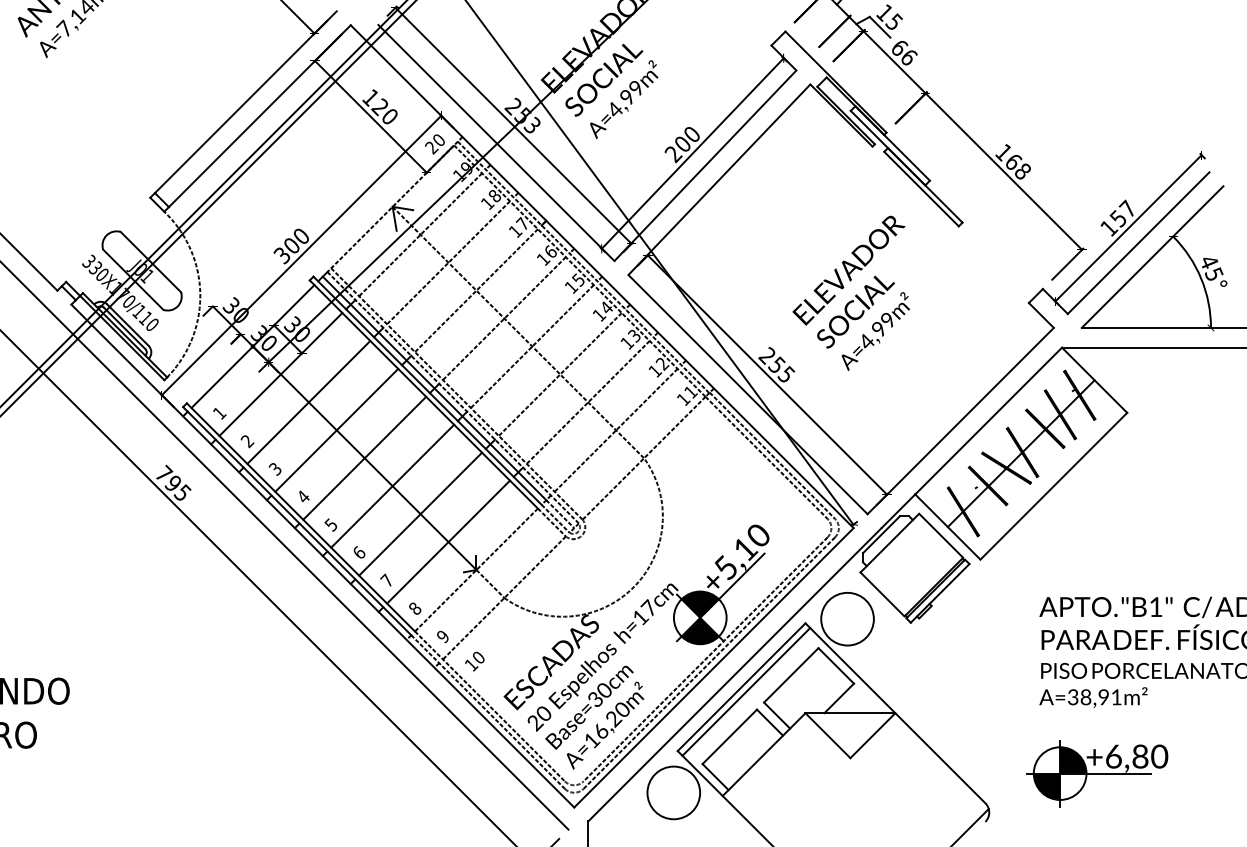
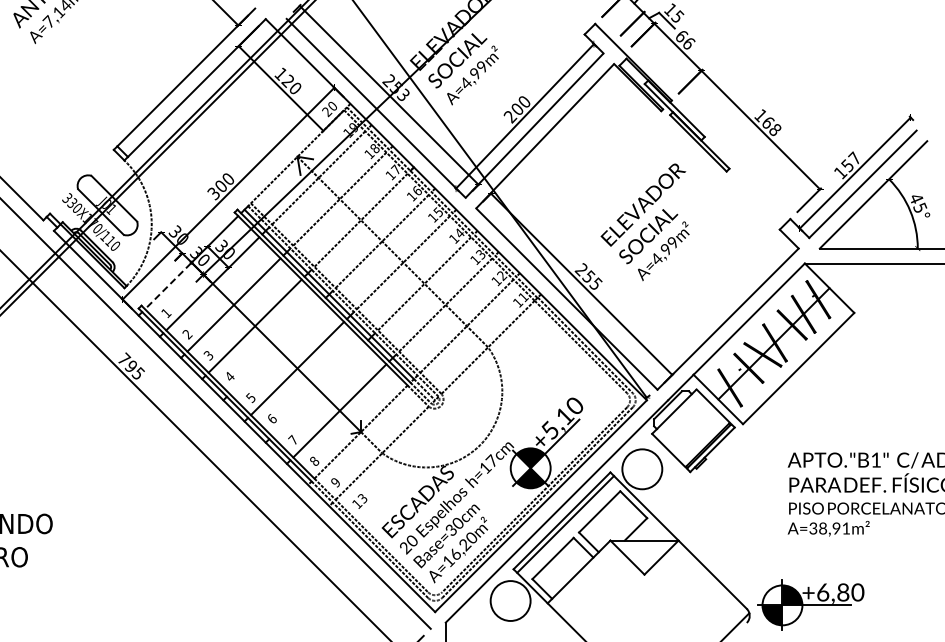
line: (221, 377) -> (167, 286), solid -> dashed
line: (363, 457) -> (275, 346), removed
line: (420, 513) -> (318, 389), removed
text: (478, 658) -> (362, 499), 10 -> 13
part: (1097, 772) -> (810, 604), moved

